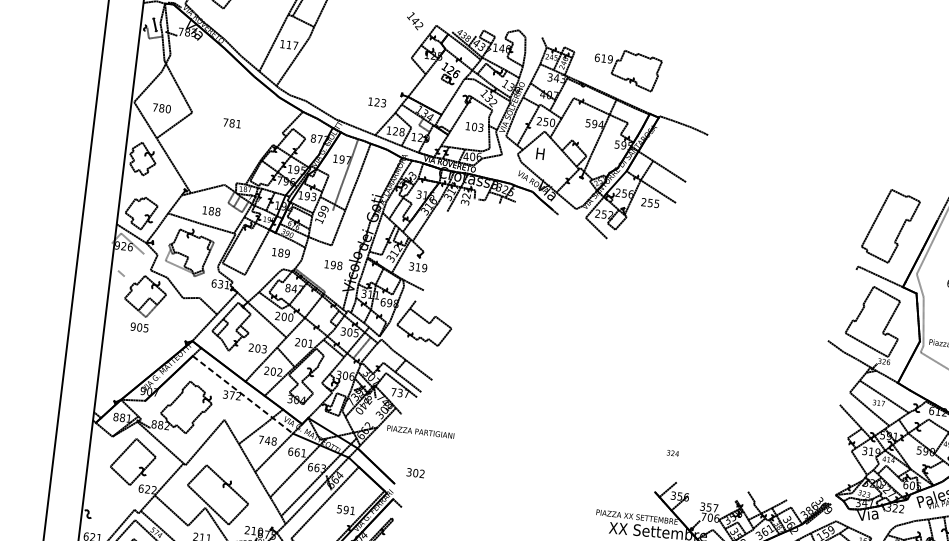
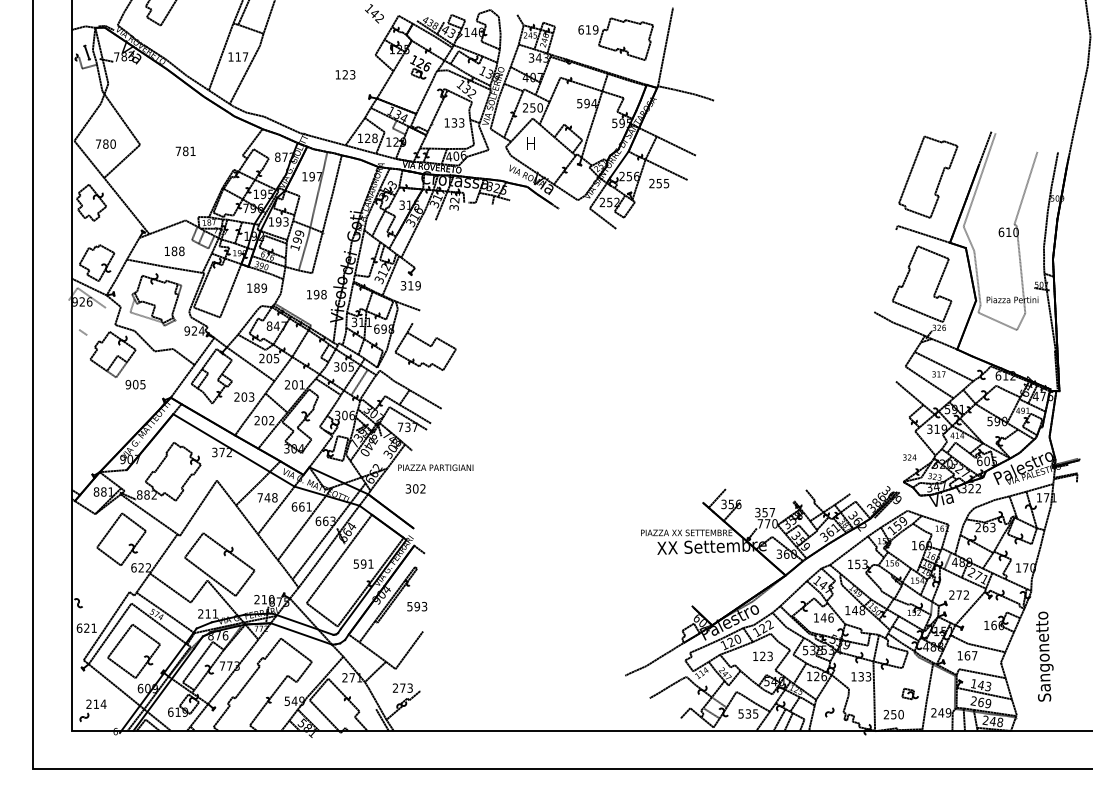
line: (670, 81) -> (665, 46), added
text: (377, 102) -> (345, 74), moved
text: (474, 126) -> (454, 122), 103 -> 133
line: (326, 226) -> (303, 252), added
text: (220, 283) -> (194, 330), 631 -> 924
text: (290, 317) -> (276, 358), 200 -> 205
text: (139, 327) -> (135, 384), moved
line: (242, 394) -> (233, 450), dashed -> solid
text: (672, 453) -> (909, 457), moved
text: (415, 472) -> (415, 488), moved
text: (713, 517) -> (771, 523), 706 -> 770

